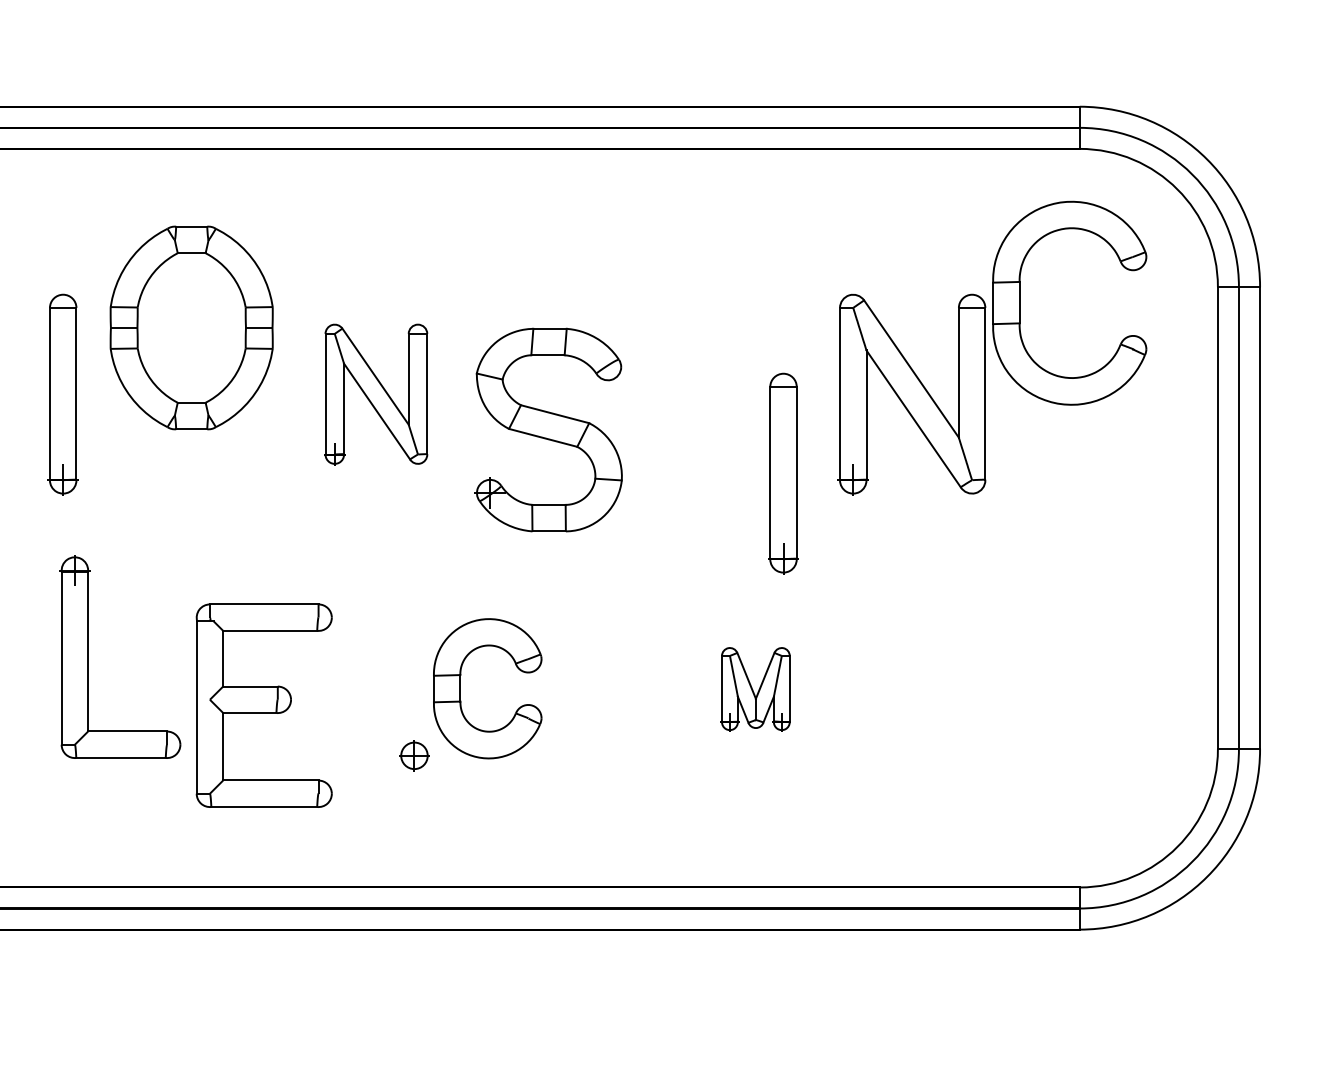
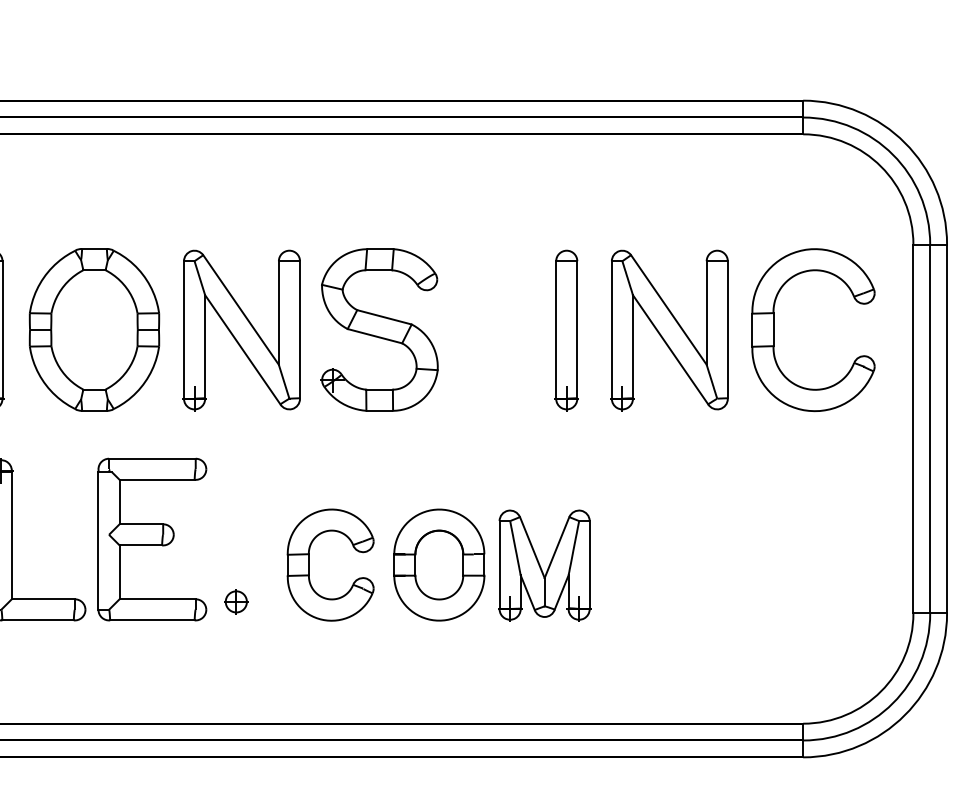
part: (1020, 302) -> (774, 329), moved
part: (191, 327) -> (94, 329), moved
part: (375, 394) -> (241, 330), size x1.43
part: (548, 429) -> (379, 329), moved
part: (783, 473) -> (566, 330), moved
part: (623, 688) -> (439, 564), added
part: (755, 689) -> (544, 565), size x1.67
part: (263, 705) -> (151, 539), moved
part: (414, 755) -> (236, 601), moved

